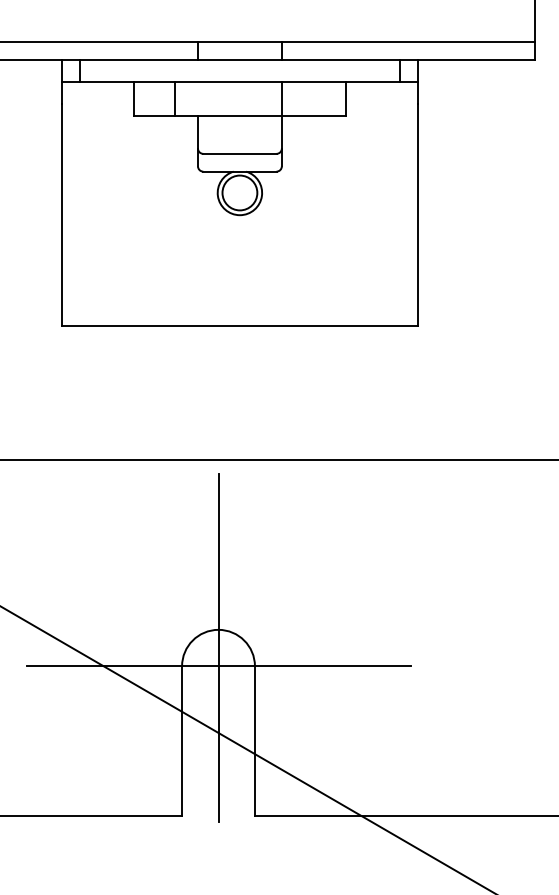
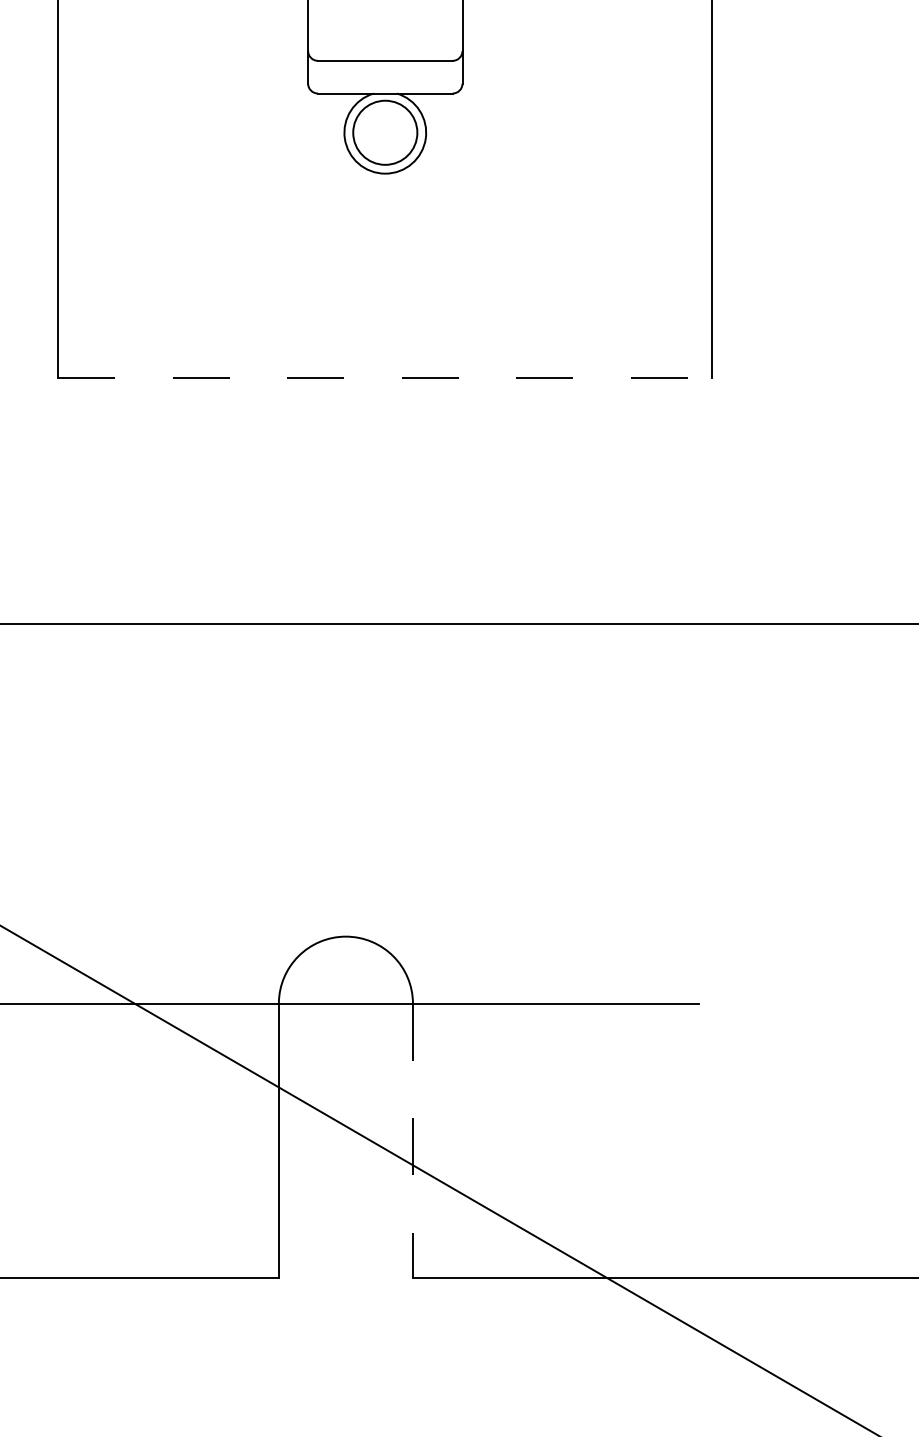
line: (239, 326) -> (384, 378), solid -> dashed
line: (218, 647) -> (345, 969), removed
line: (254, 740) -> (412, 1140), solid -> dashed

